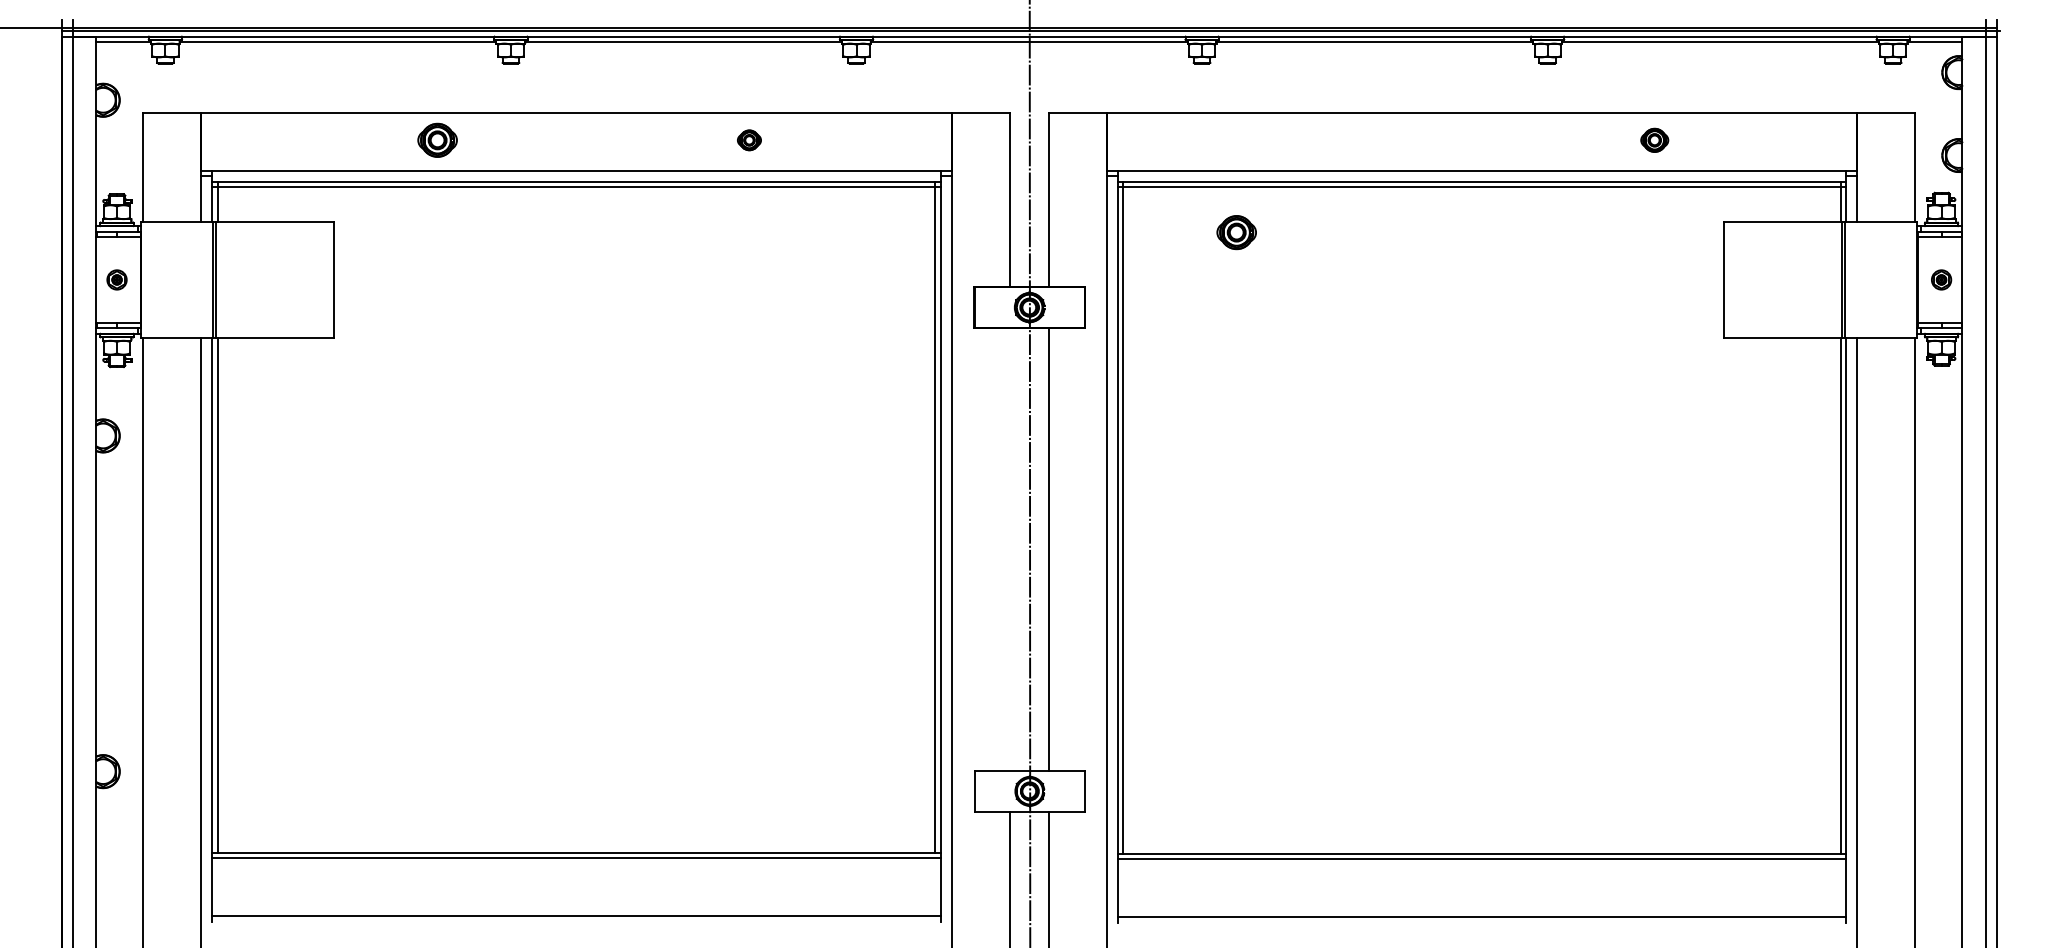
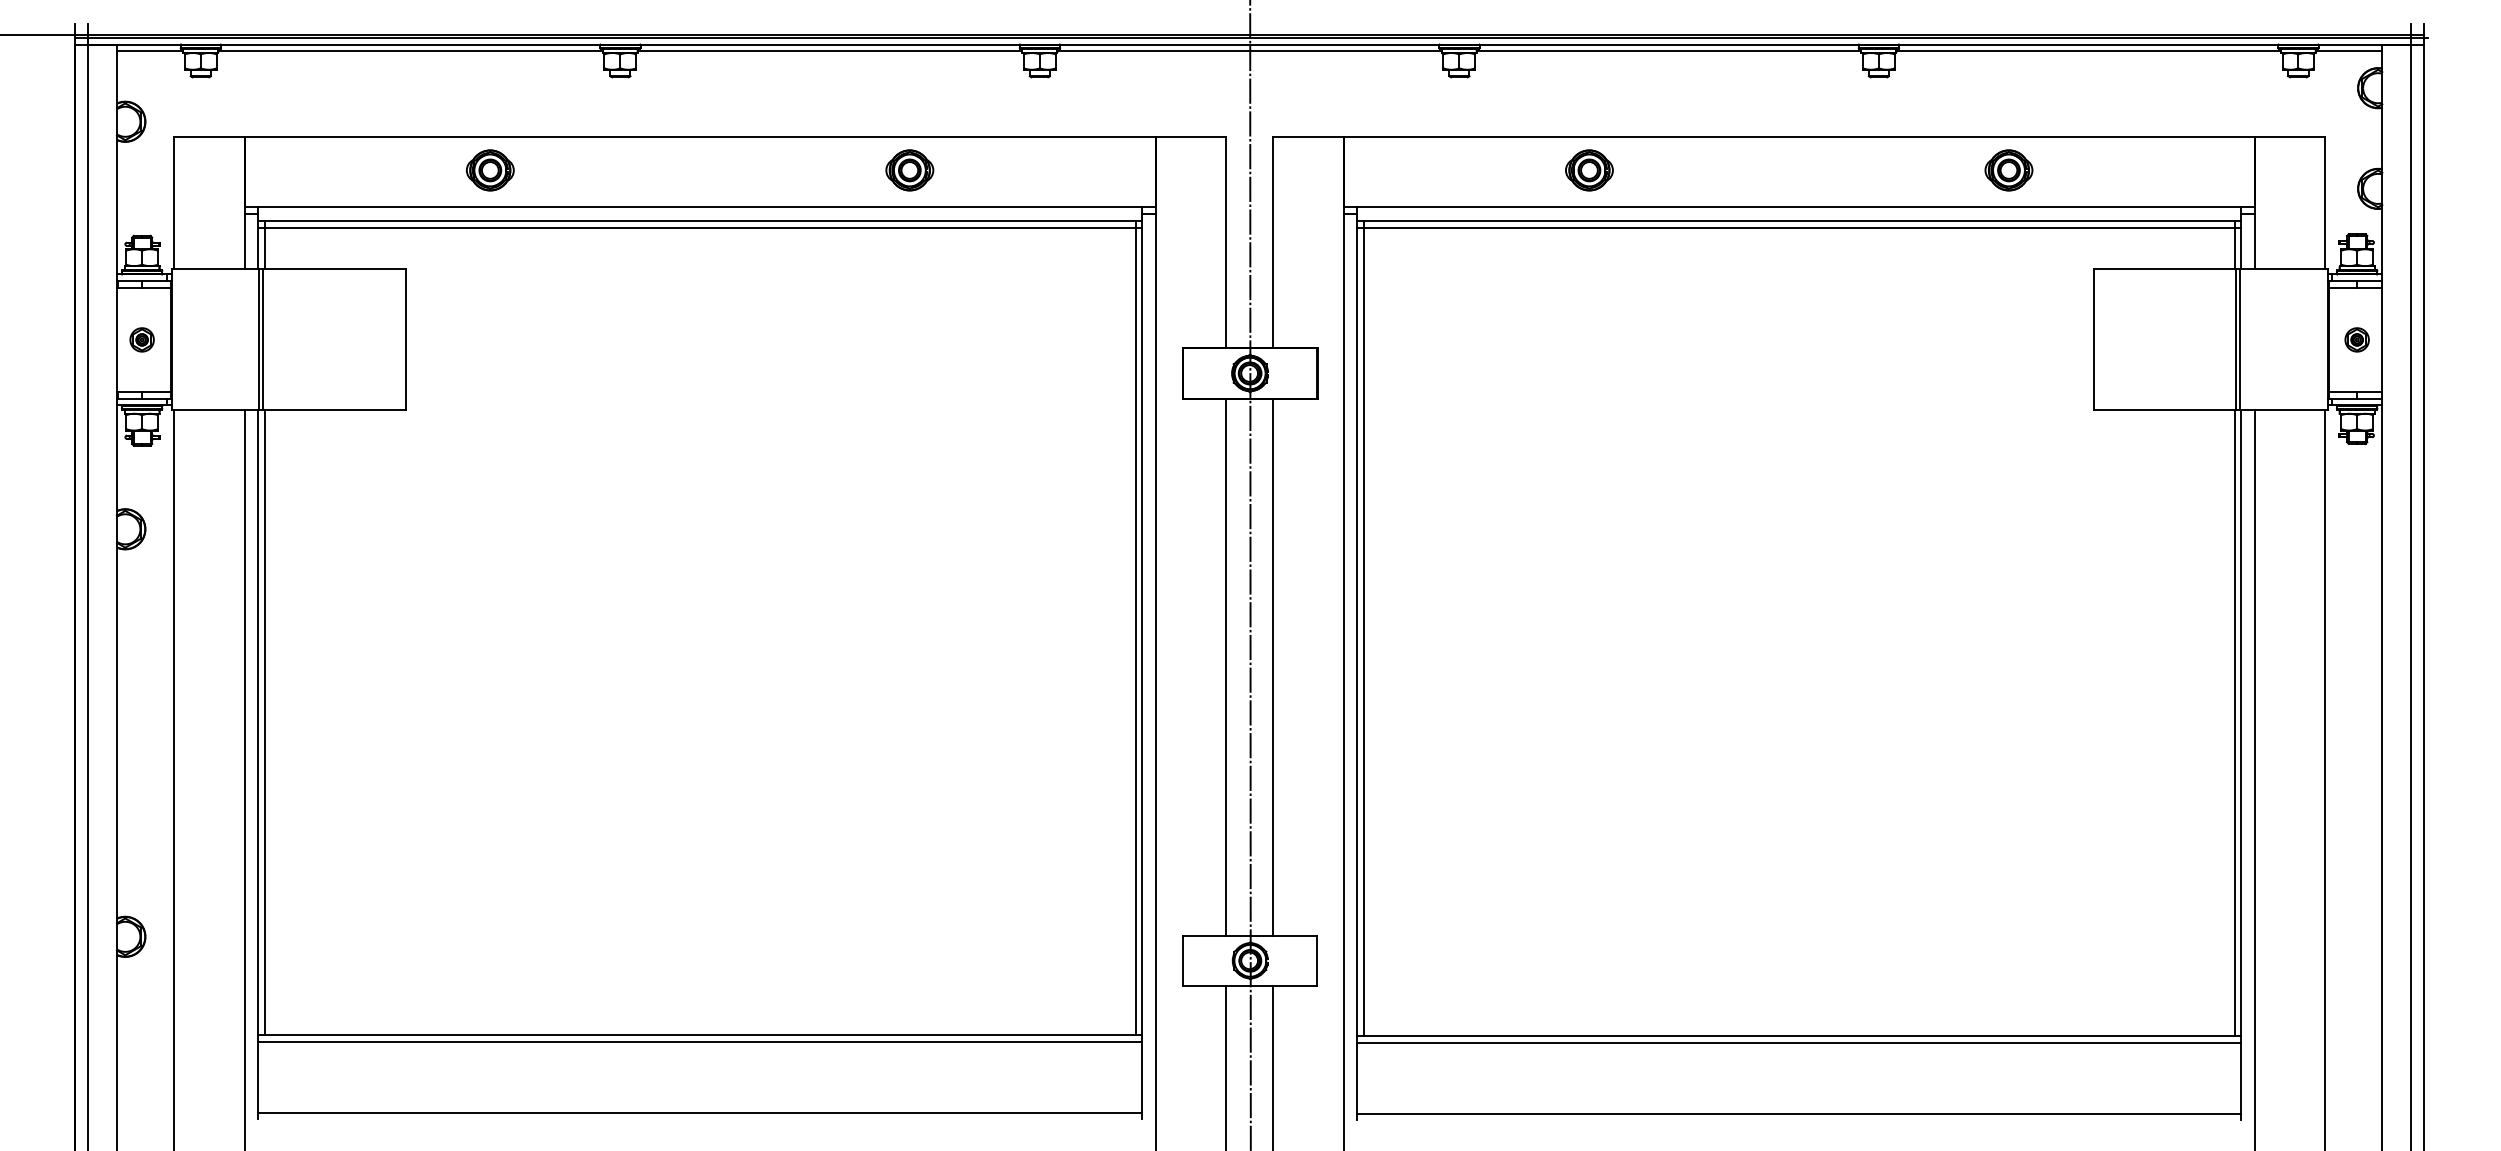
part: (437, 140) -> (490, 170), moved
part: (749, 140) -> (909, 170), size x1.67
part: (1654, 140) -> (2008, 170), size x1.43
part: (1236, 232) -> (1589, 170), moved
line: (1010, 548) -> (1226, 666), added

